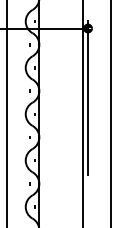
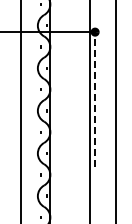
line: (88, 97) -> (95, 95), solid -> dashed

